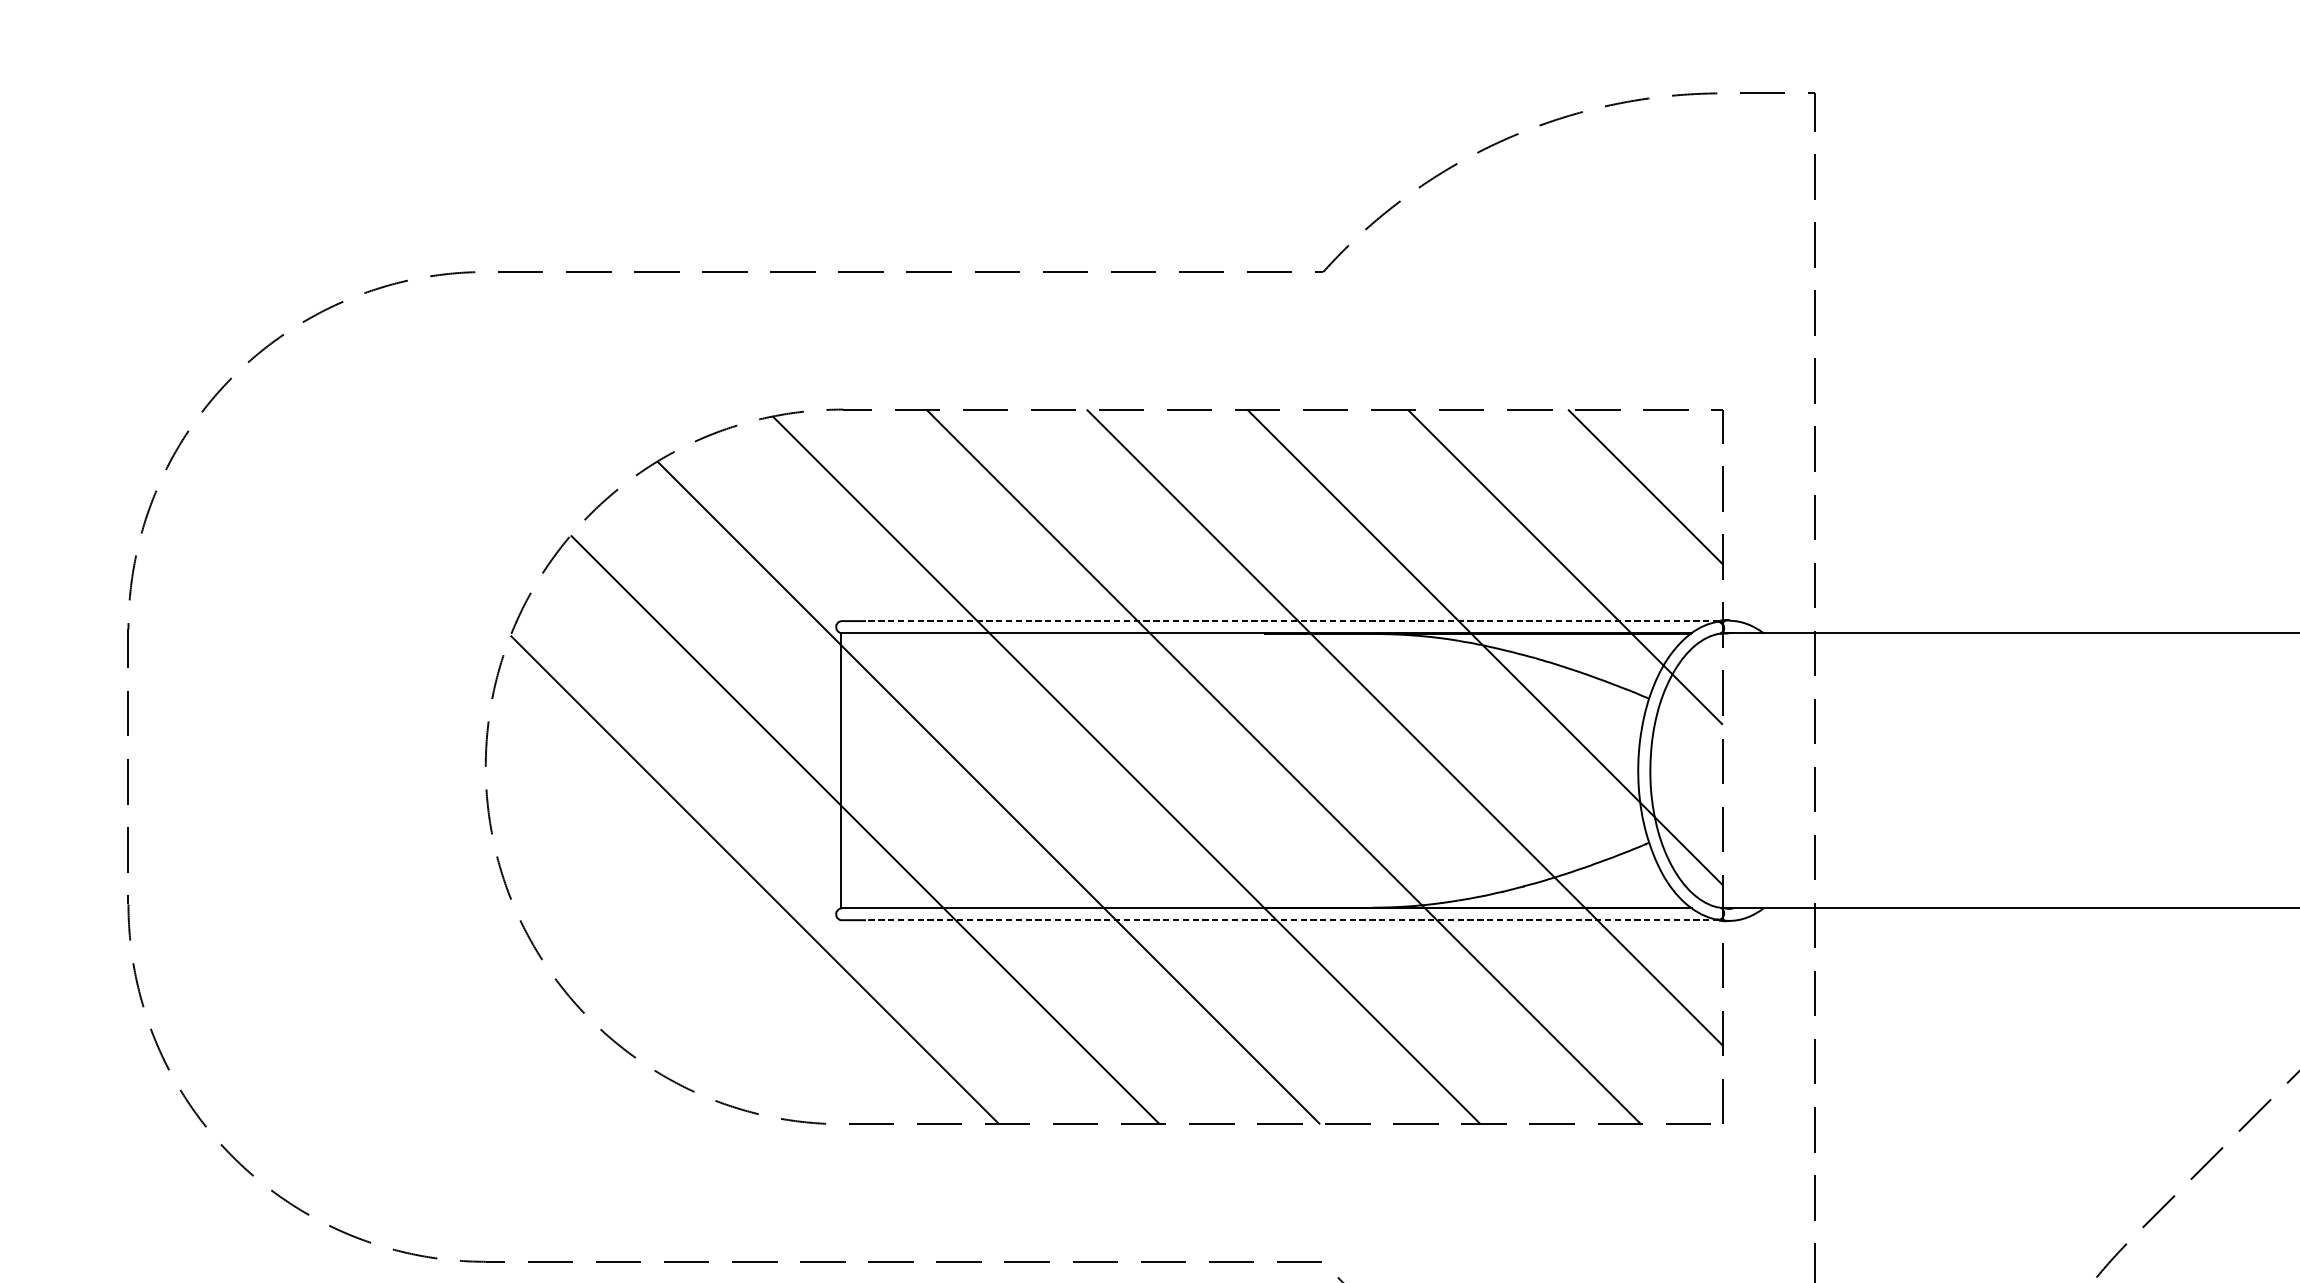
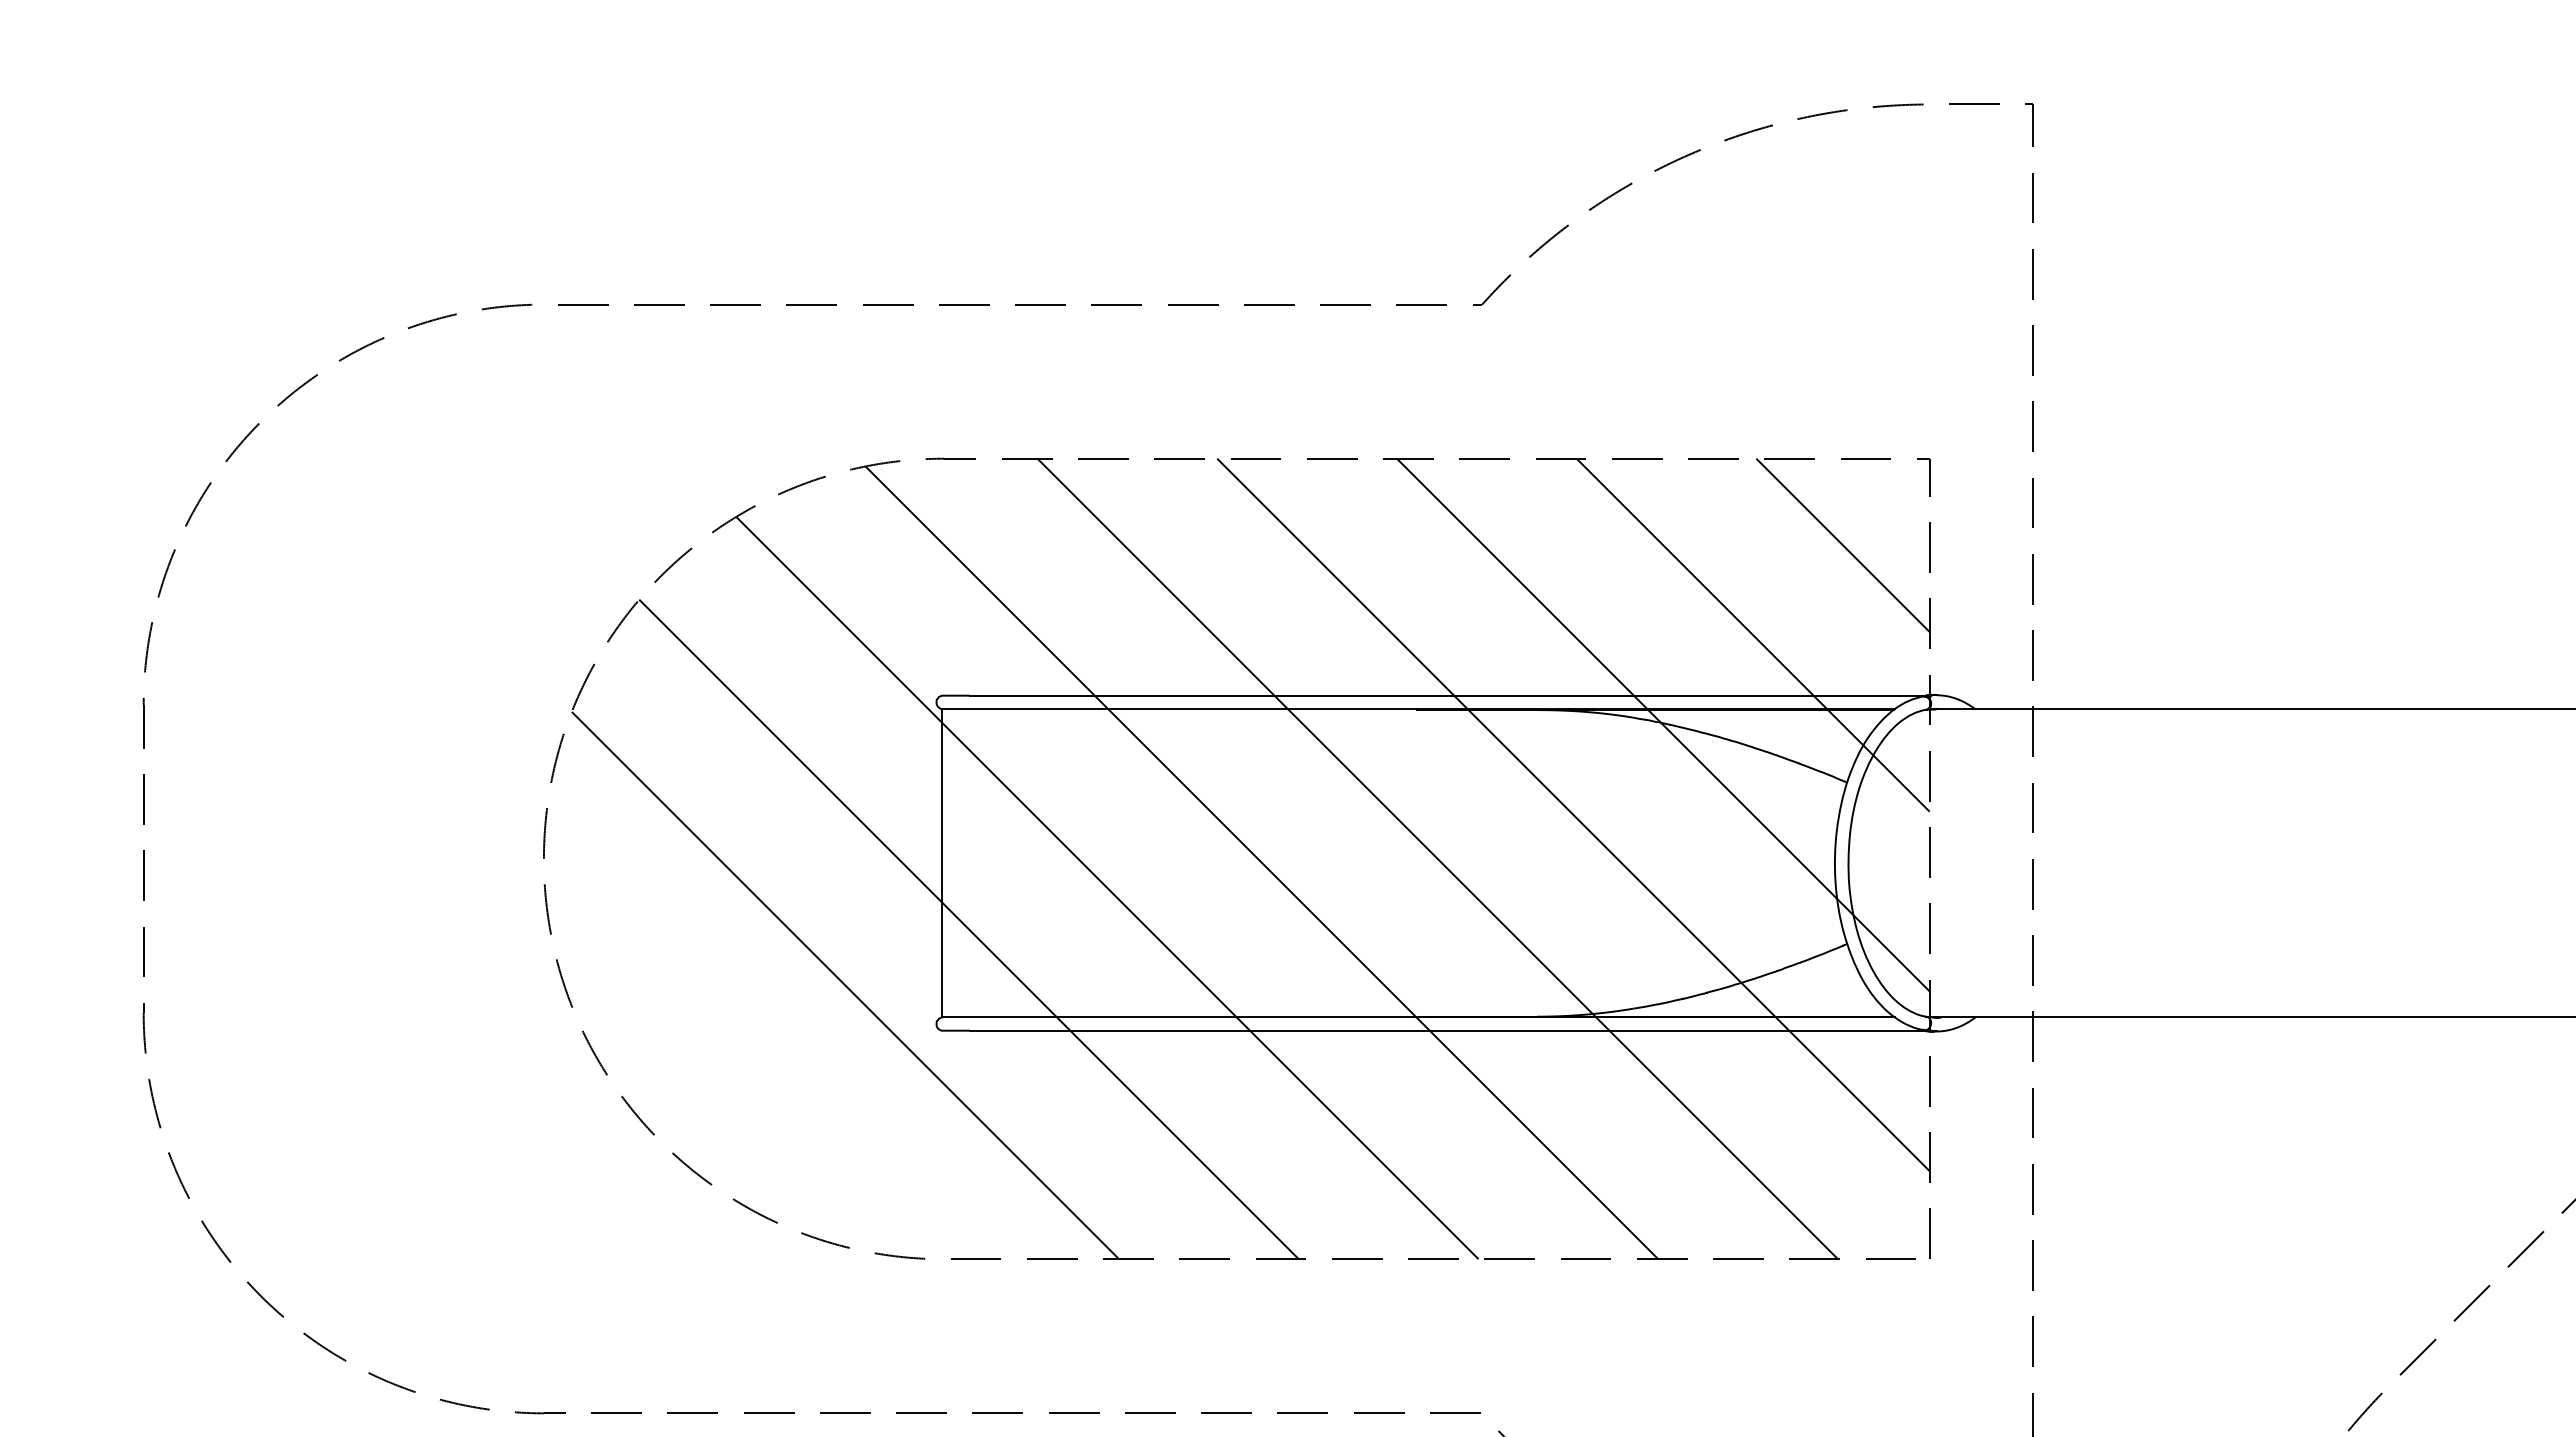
line: (1292, 620) -> (1447, 695), dashed -> solid
line: (1292, 920) -> (1447, 1030), dashed -> solid

